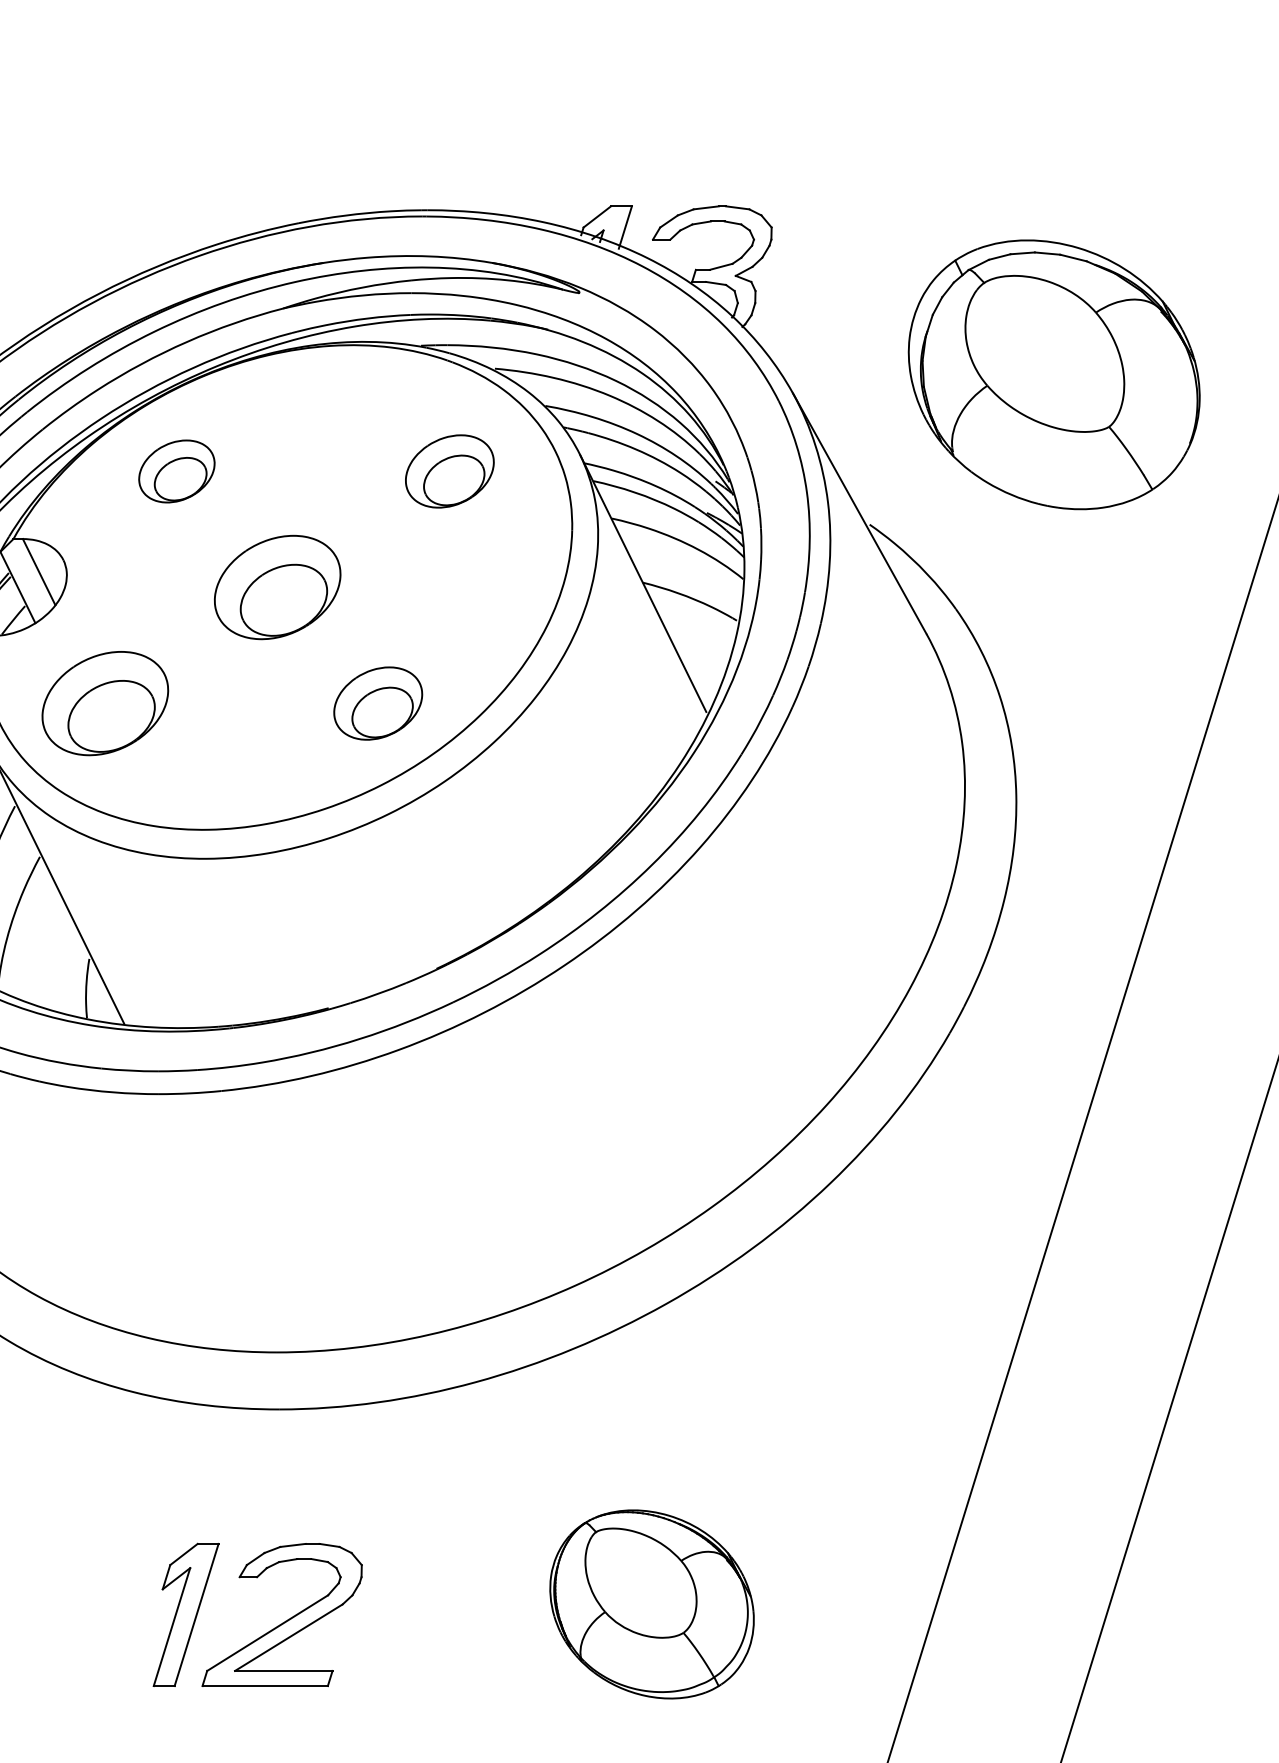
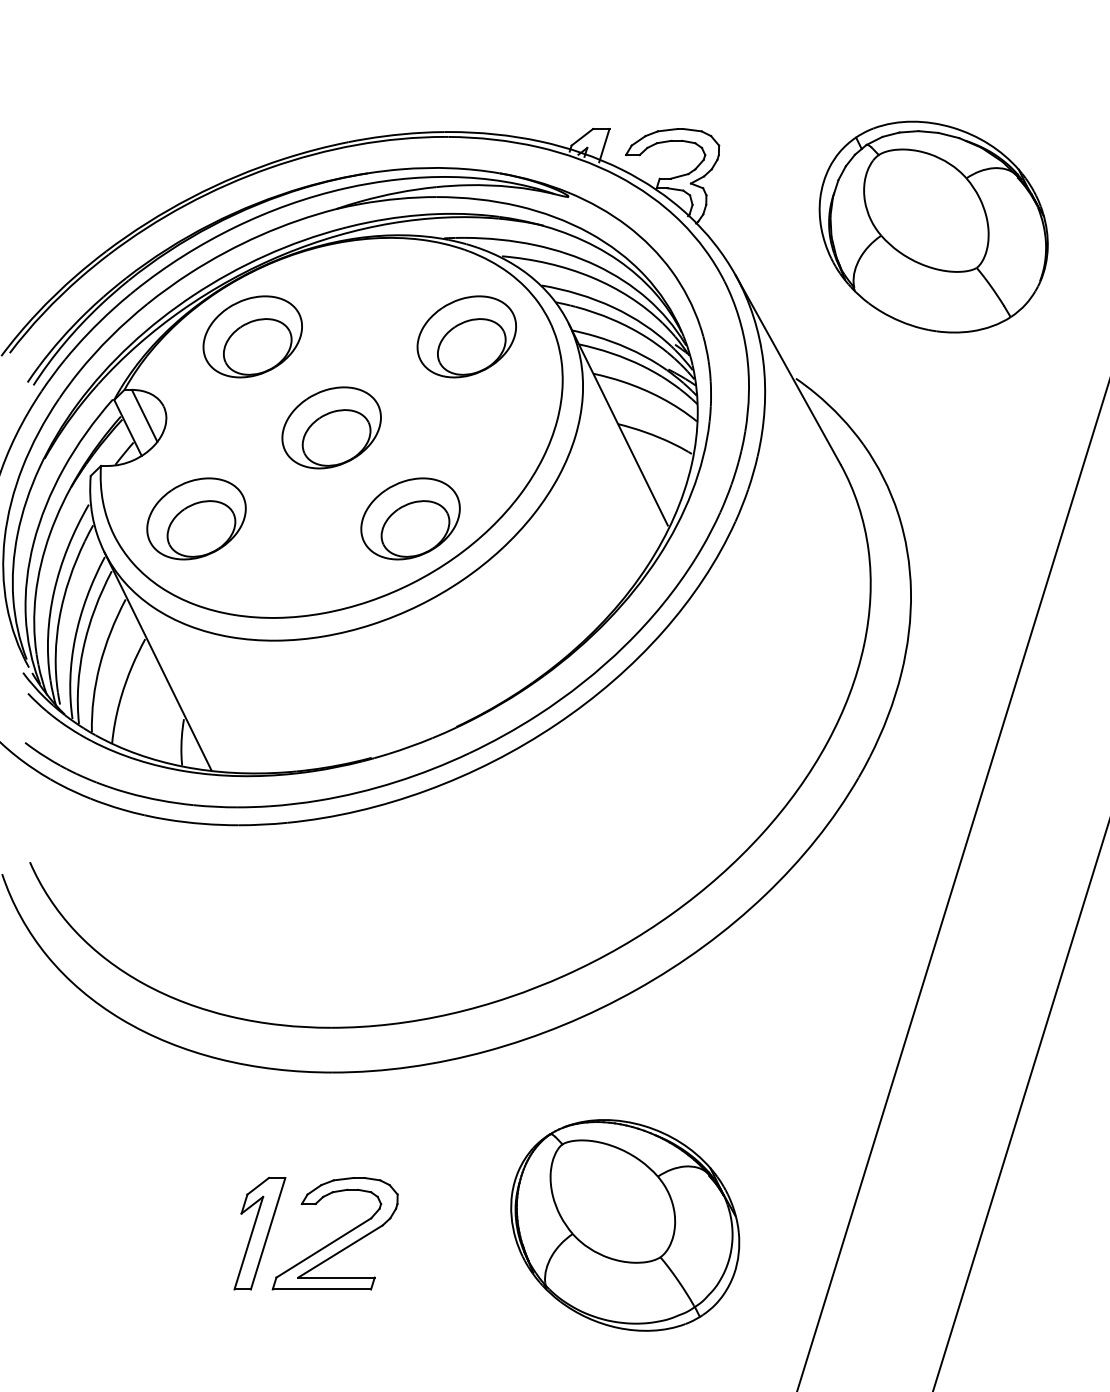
part: (1053, 374) -> (933, 226), moved
part: (176, 470) -> (252, 336), size x1.67
part: (449, 470) -> (466, 336), size x1.43
part: (378, 703) -> (410, 518), size x1.43
part: (652, 1604) -> (625, 1225), size x1.43

